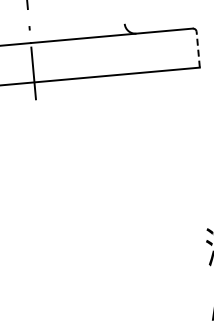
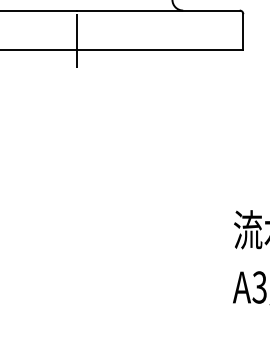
line: (198, 50) -> (243, 32), dashed -> solid

